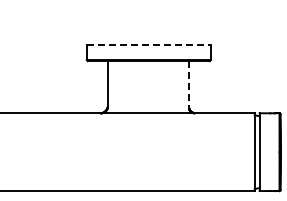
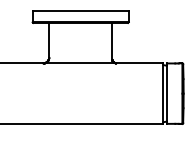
line: (148, 45) -> (80, 10), dashed -> solid
line: (189, 84) -> (112, 41), dashed -> solid

